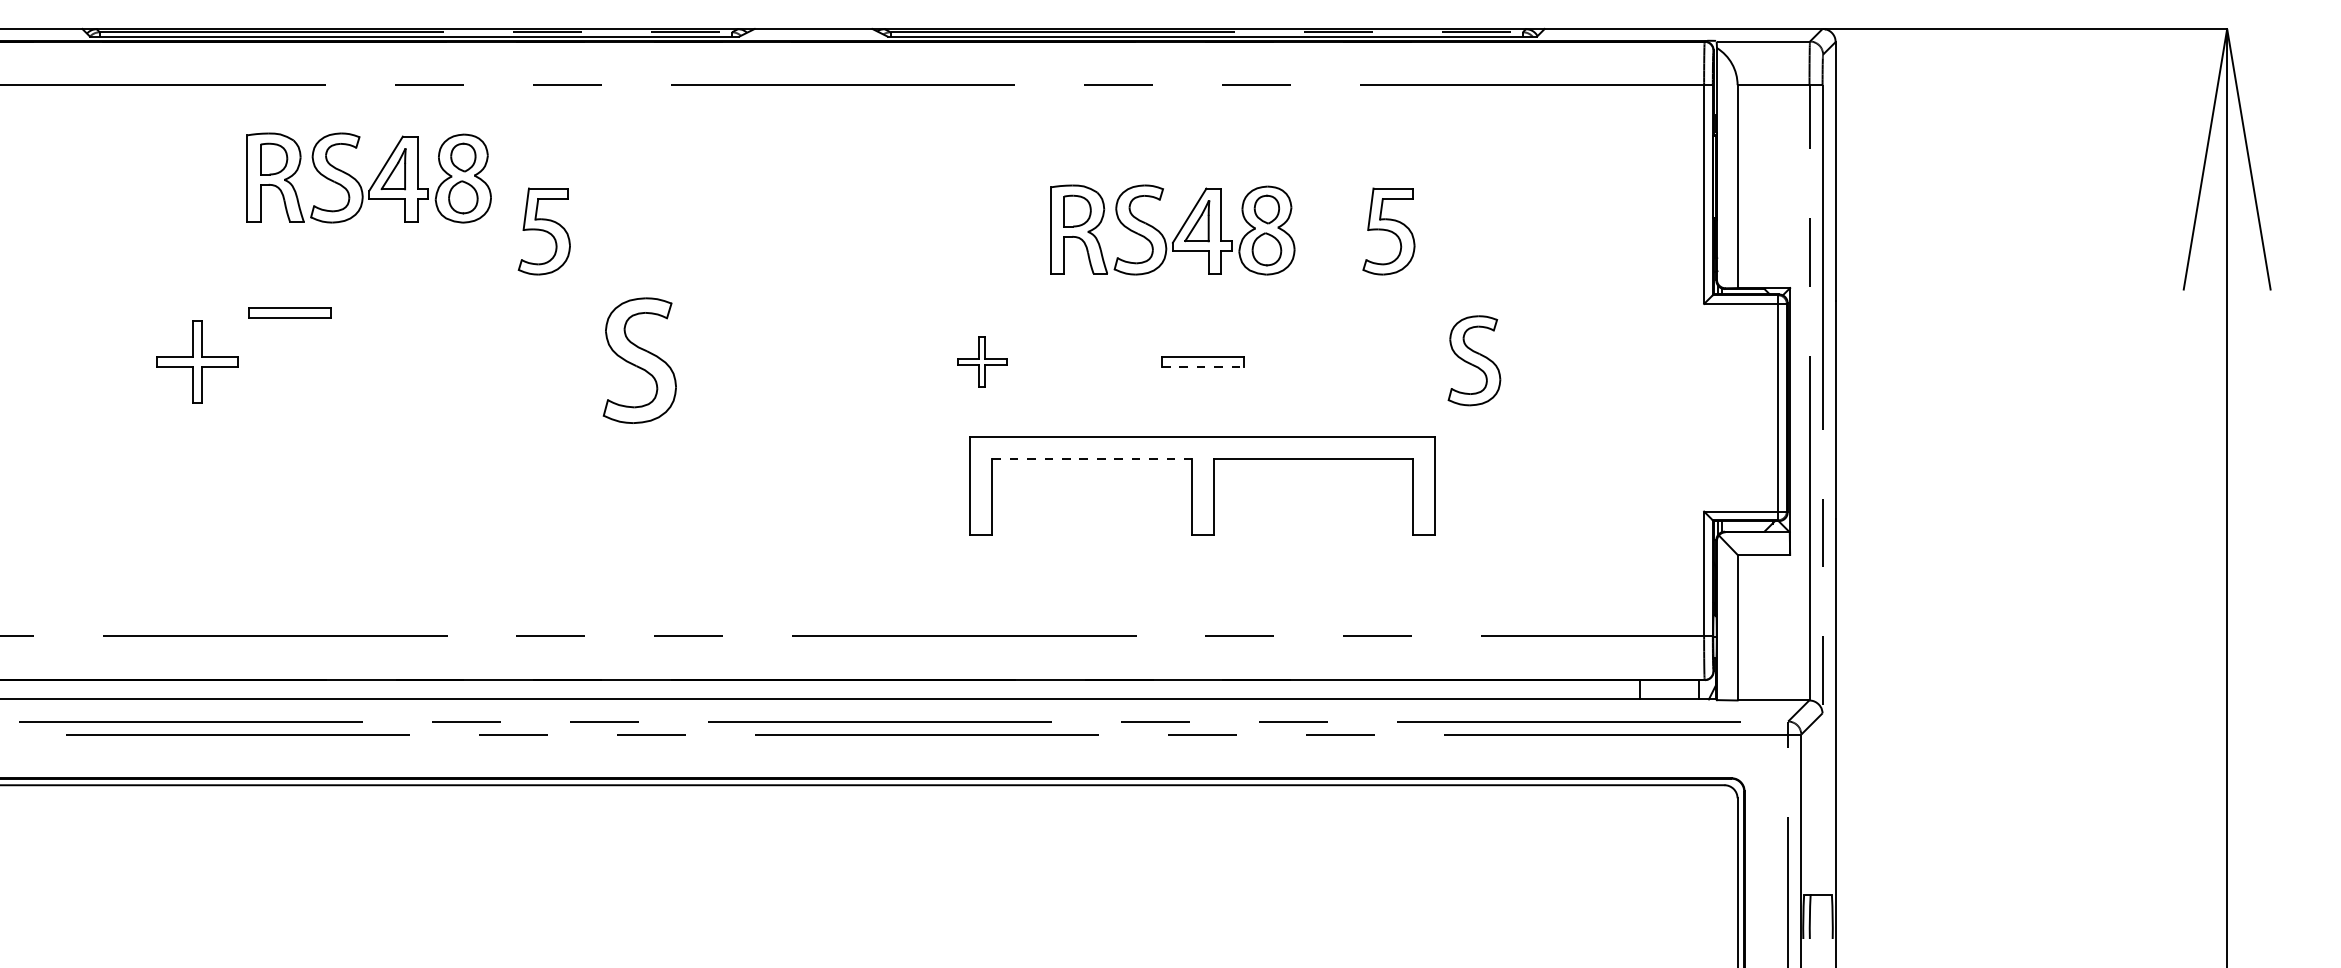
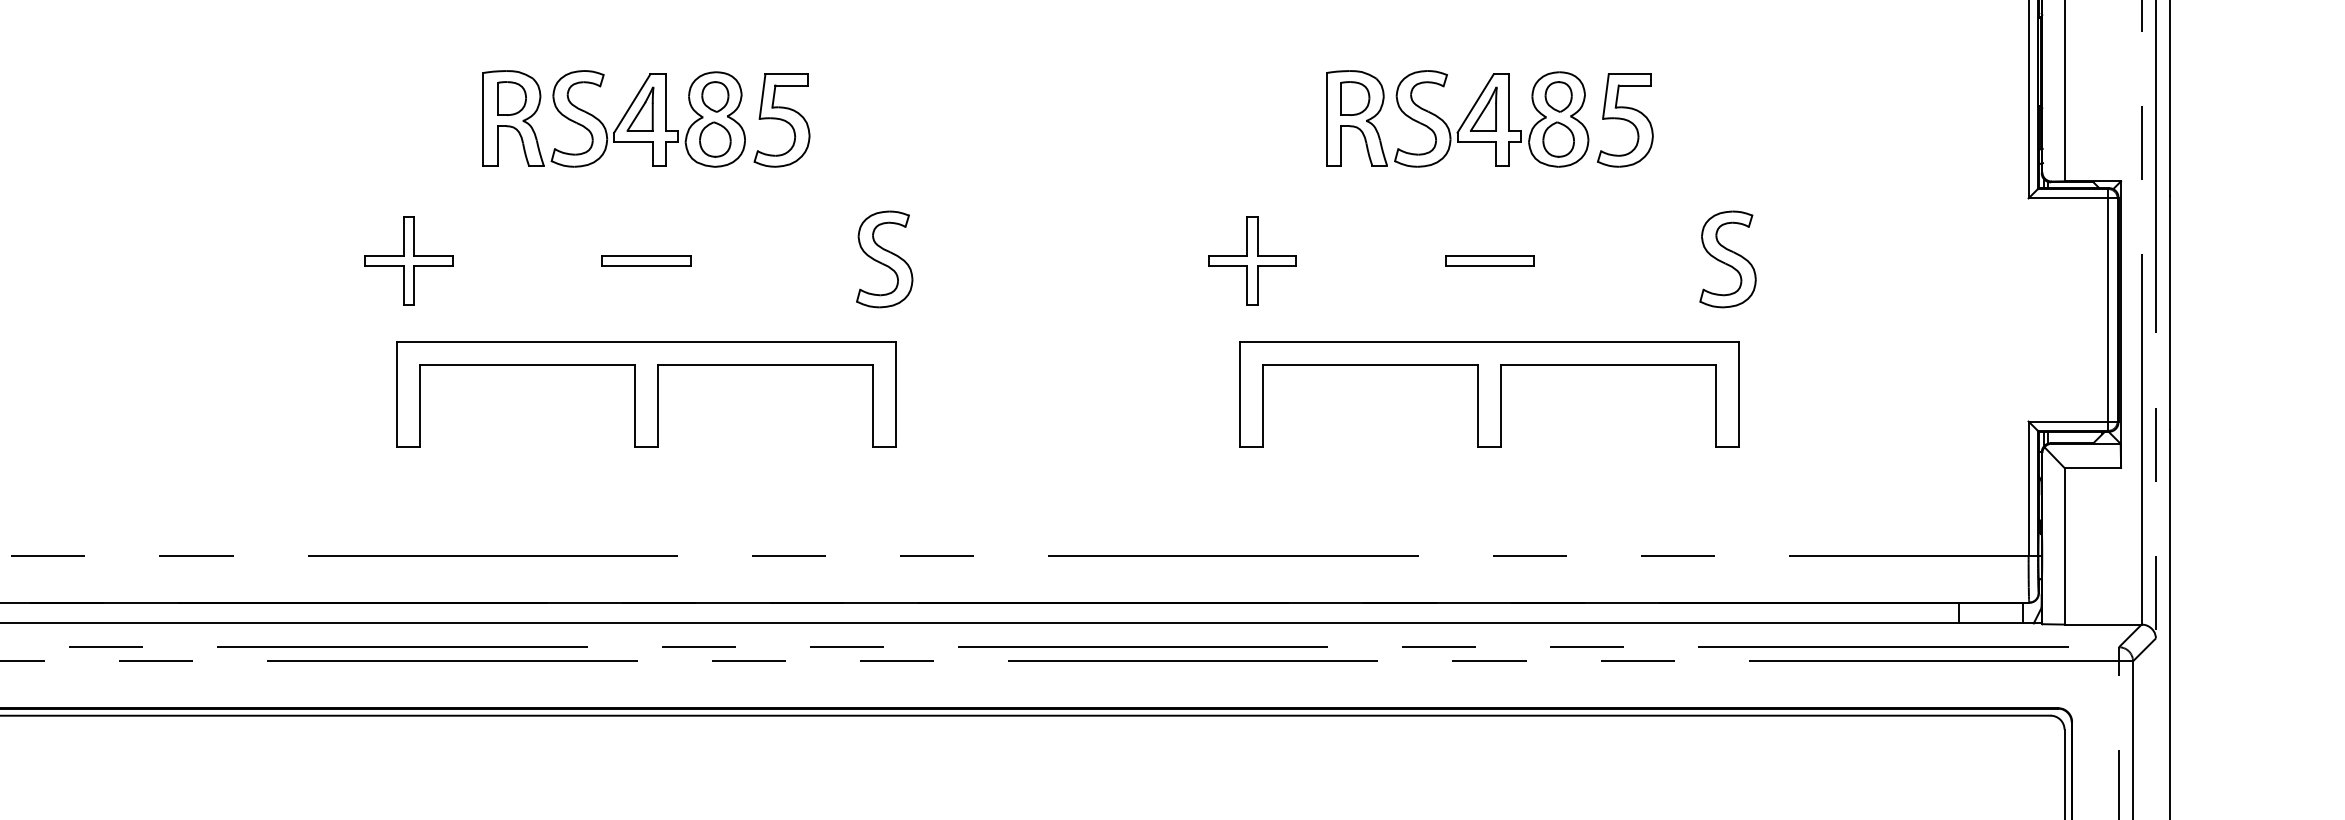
part: (374, 180) -> (619, 121), moved
part: (1388, 231) -> (1624, 120), moved
part: (289, 312) -> (645, 260), moved
part: (639, 360) -> (884, 259), size x0.71
part: (1474, 360) -> (1728, 259), moved
part: (981, 361) -> (1251, 260), size x1.67
line: (1203, 366) -> (1490, 265), dashed -> solid
line: (1092, 458) -> (1371, 364), dashed -> solid
part: (418, 485) -> (646, 393), added

